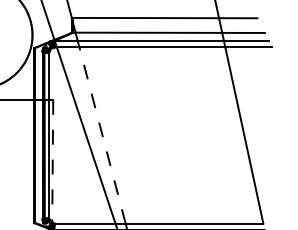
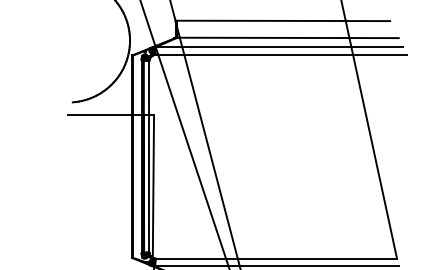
line: (102, 135) -> (210, 156), dashed -> solid
line: (52, 162) -> (153, 187), dashed -> solid

